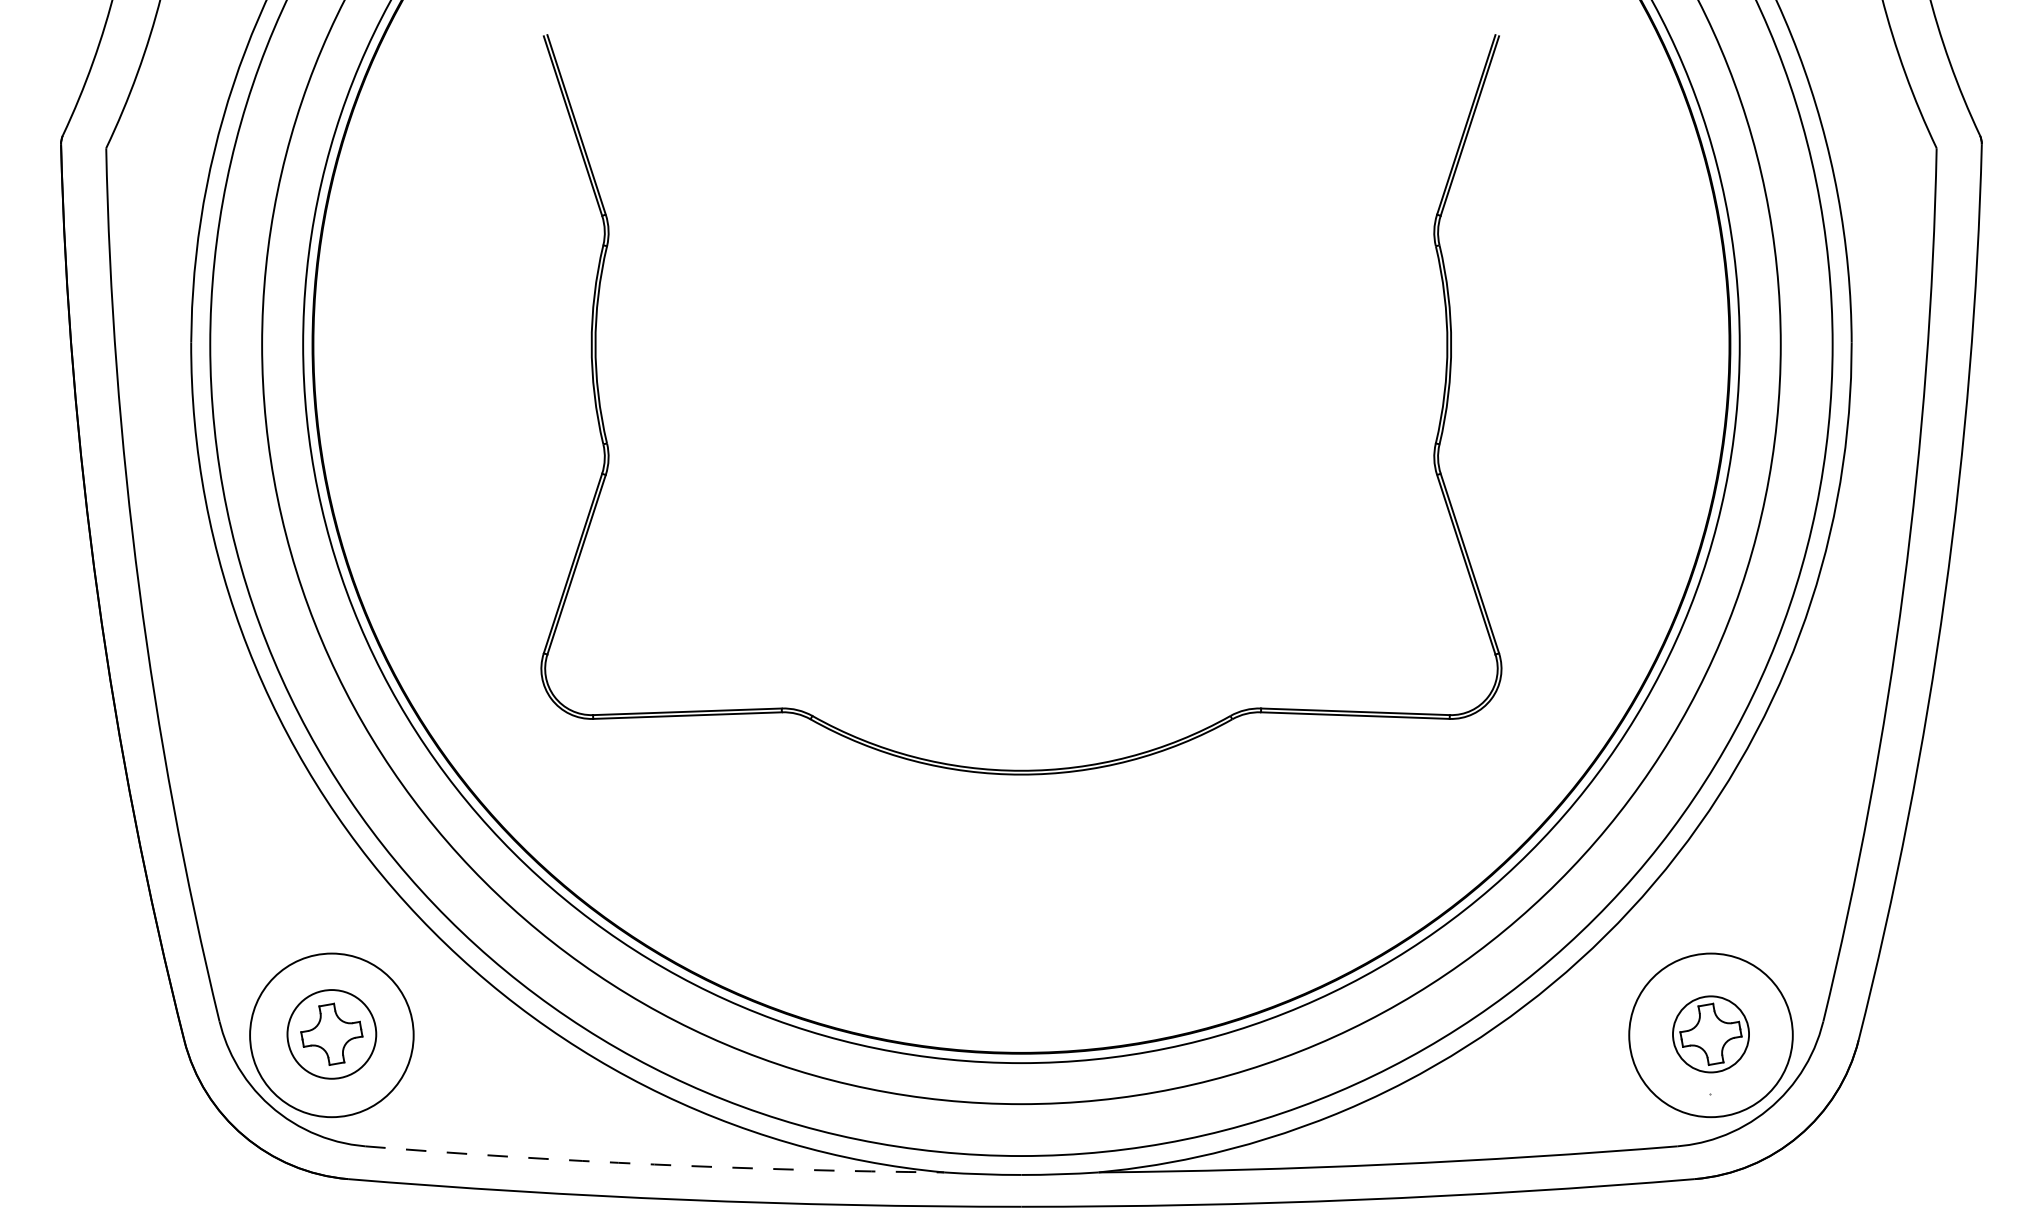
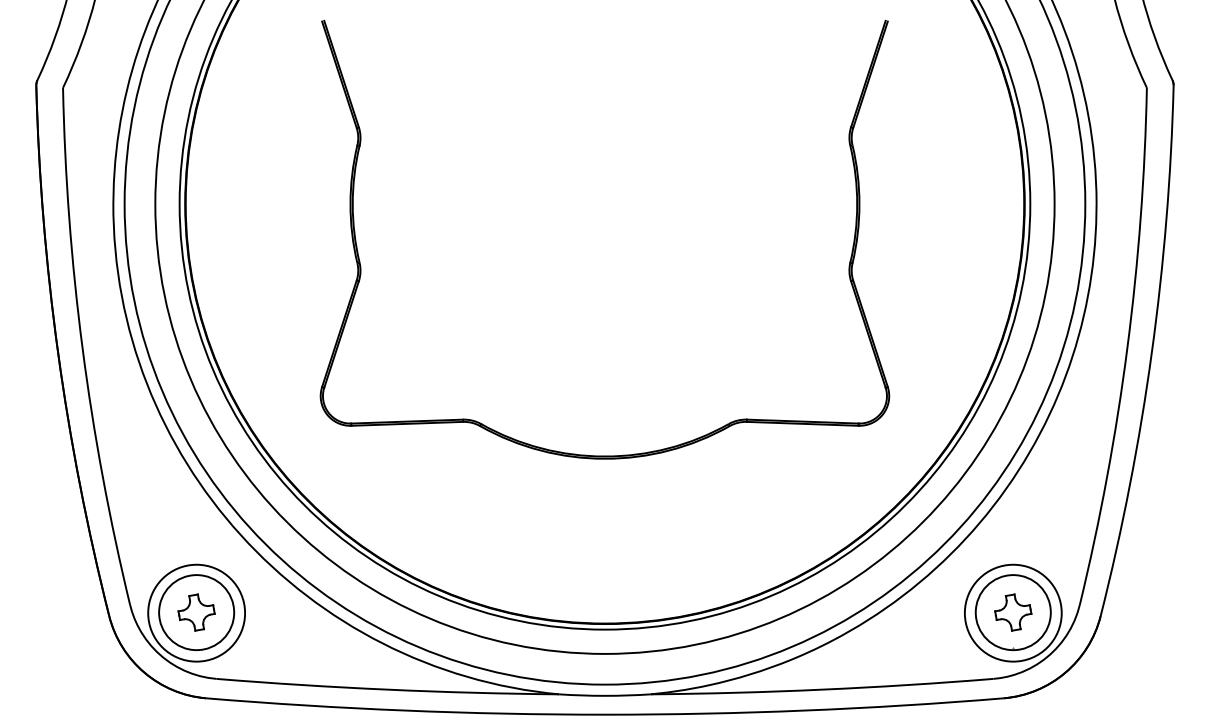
circle: (331, 1034) -> (196, 612), size x1.43
circle: (1709, 1034) -> (1012, 612), size x1.67
arc: (654, 1164) -> (387, 689), dashed -> solid

